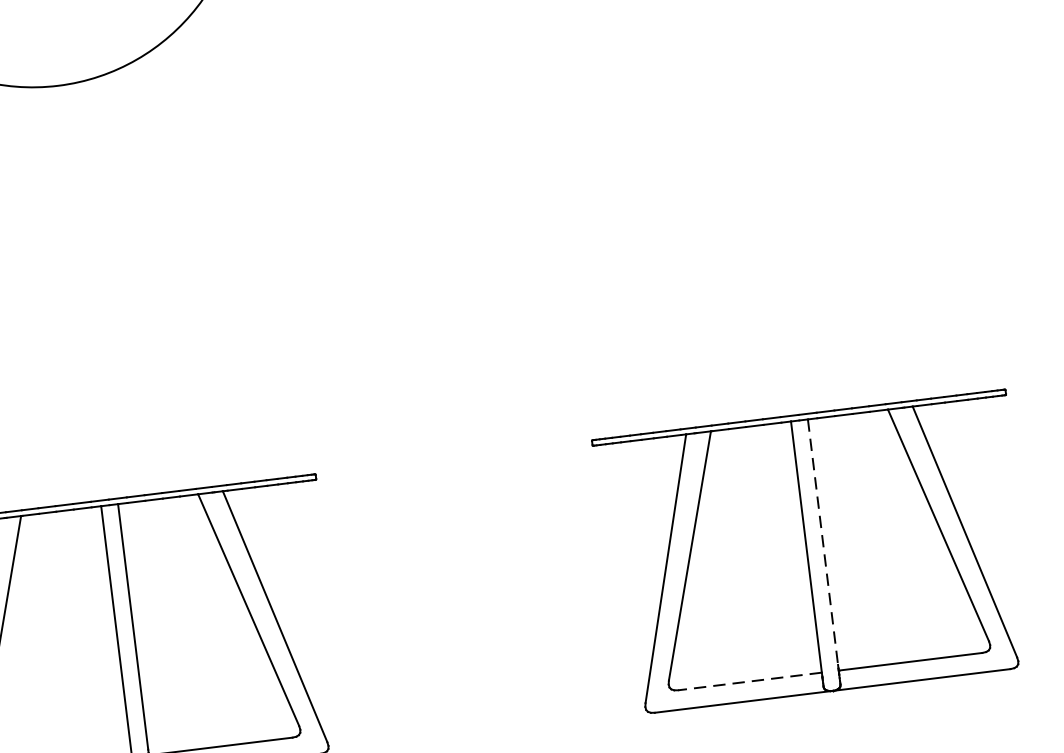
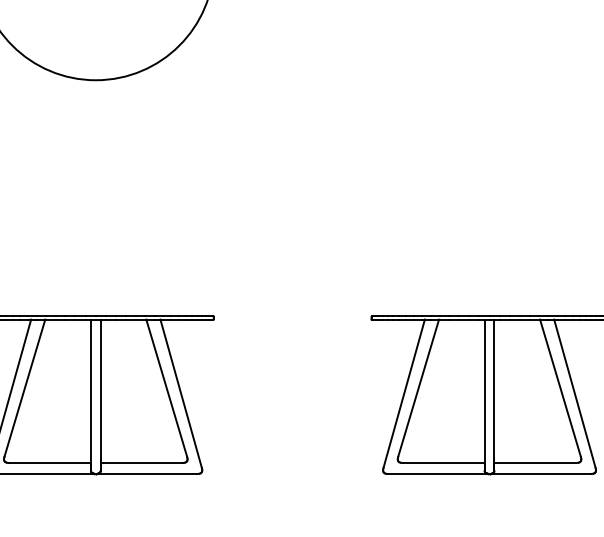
line: (823, 543) -> (494, 390), dashed -> solid
line: (749, 680) -> (443, 462), dashed -> solid

